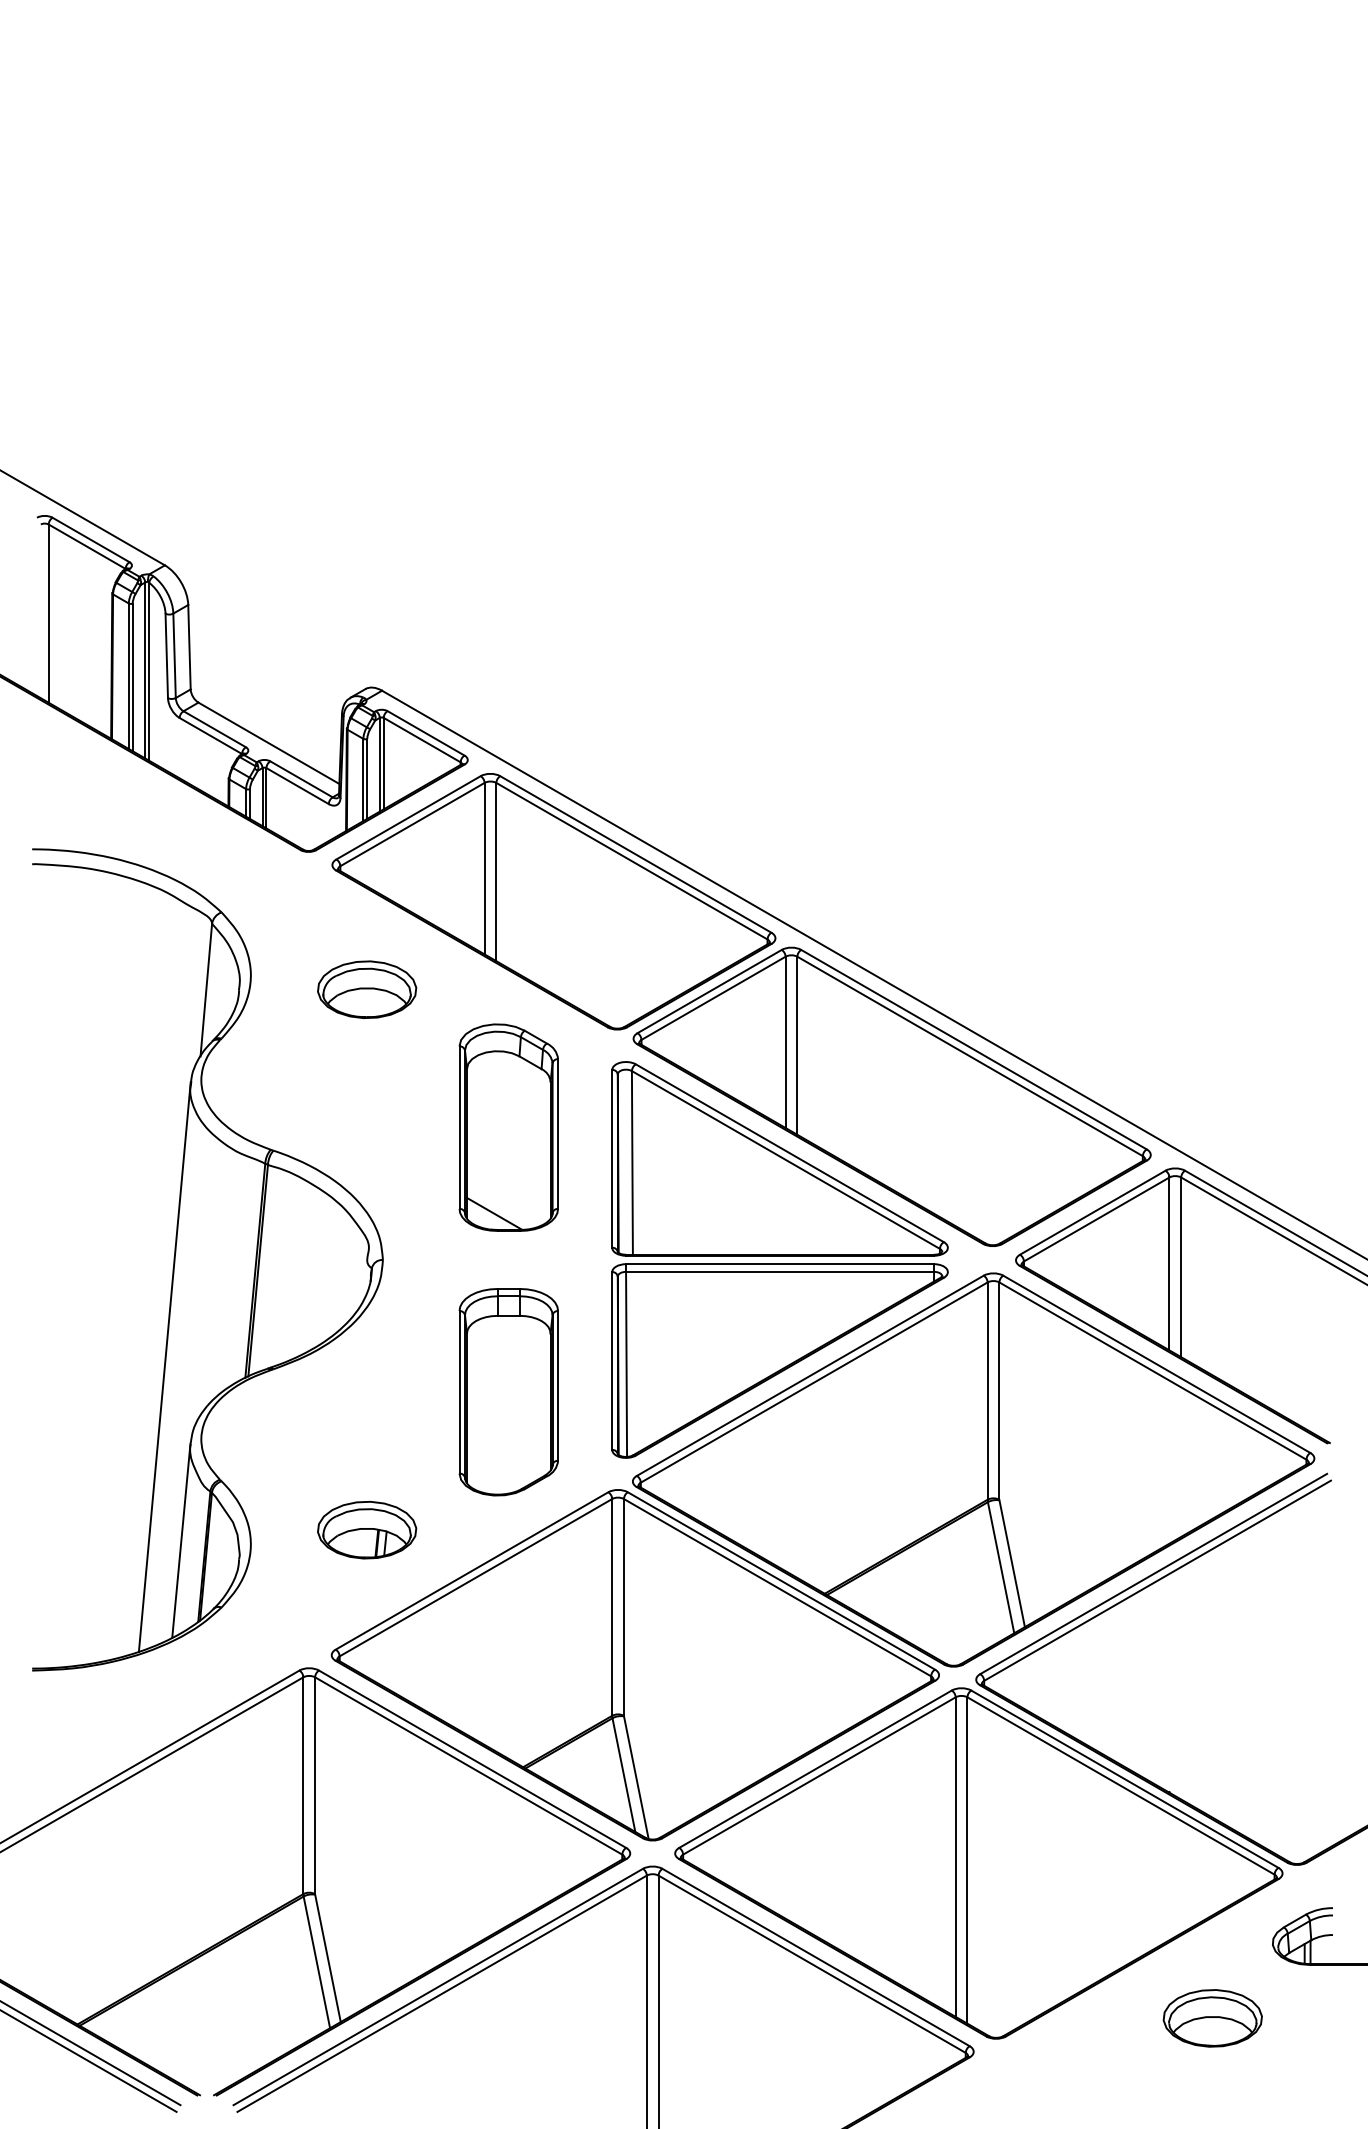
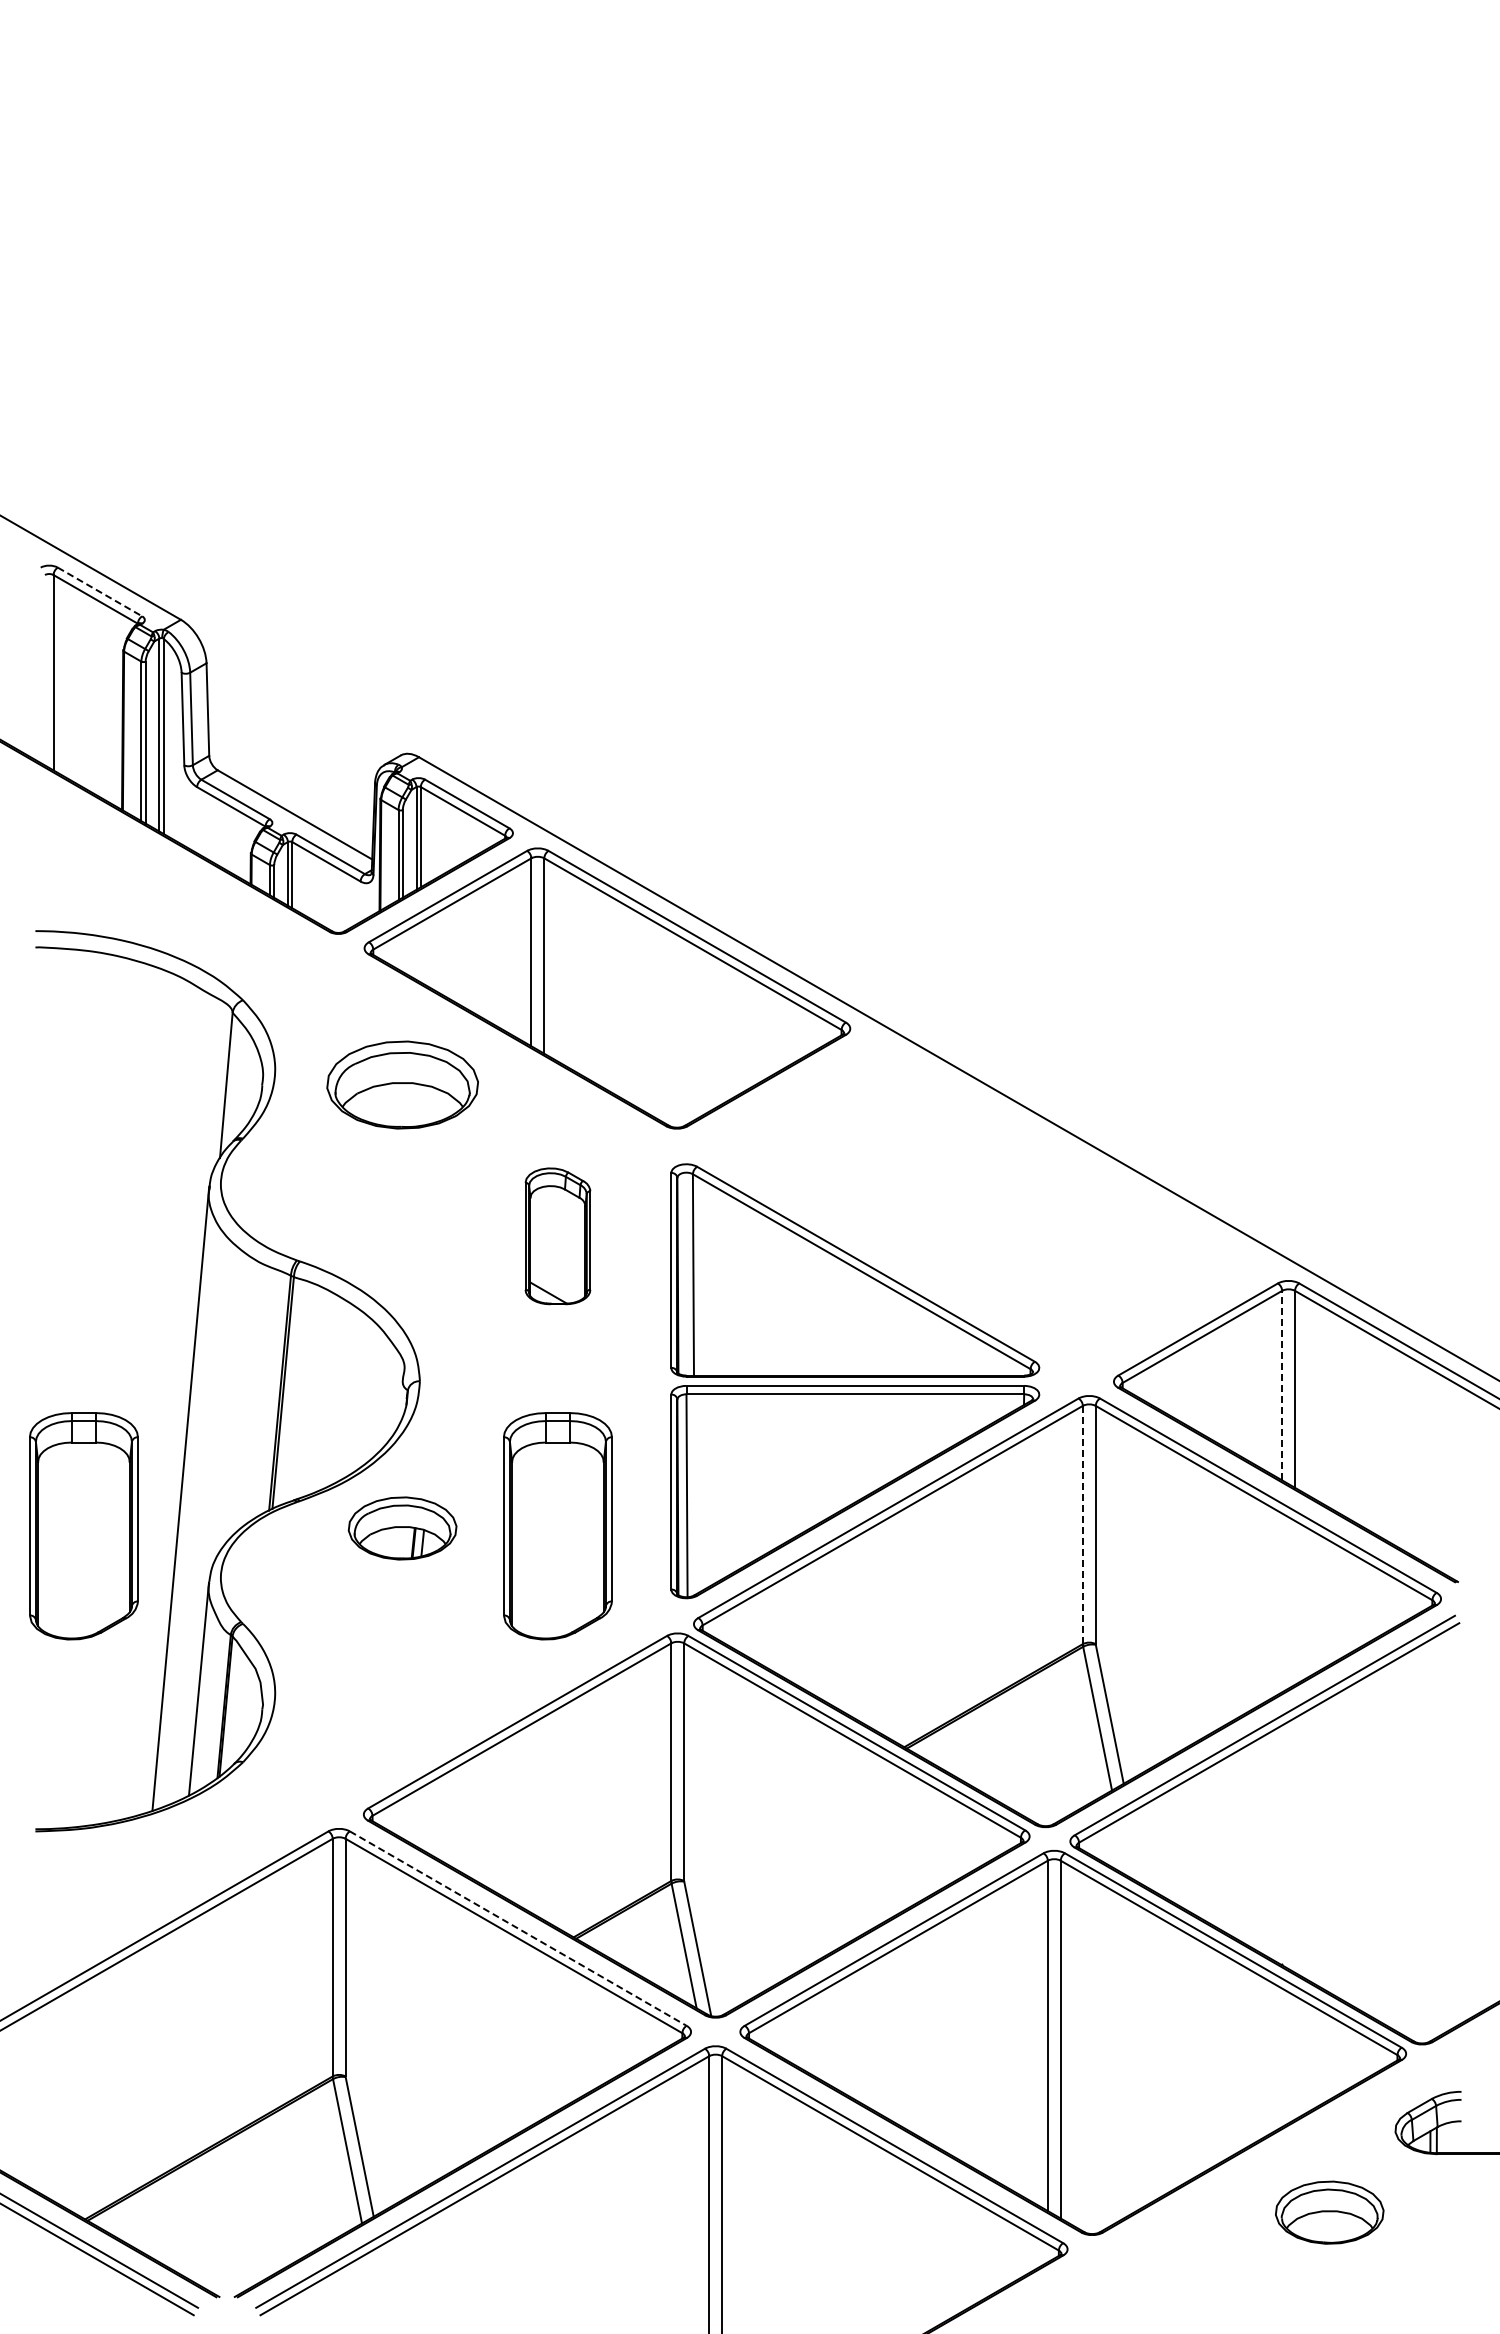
line: (91, 539) -> (100, 591), solid -> dashed
part: (367, 989) -> (402, 1084), size x1.4
part: (891, 1096) -> (977, 1202), removed
part: (508, 1127) -> (557, 1236), size x0.6
line: (1169, 1263) -> (1282, 1385), solid -> dashed
line: (987, 1390) -> (1082, 1524), solid -> dashed
part: (76, 1392) -> (83, 1526), added
part: (367, 1530) -> (402, 1528), moved
line: (472, 1759) -> (518, 1928), solid -> dashed

